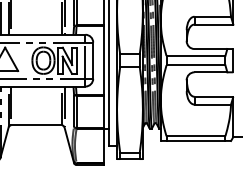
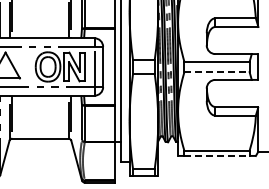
line: (196, 65) -> (217, 72), solid -> dashed
line: (196, 140) -> (217, 155), solid -> dashed

